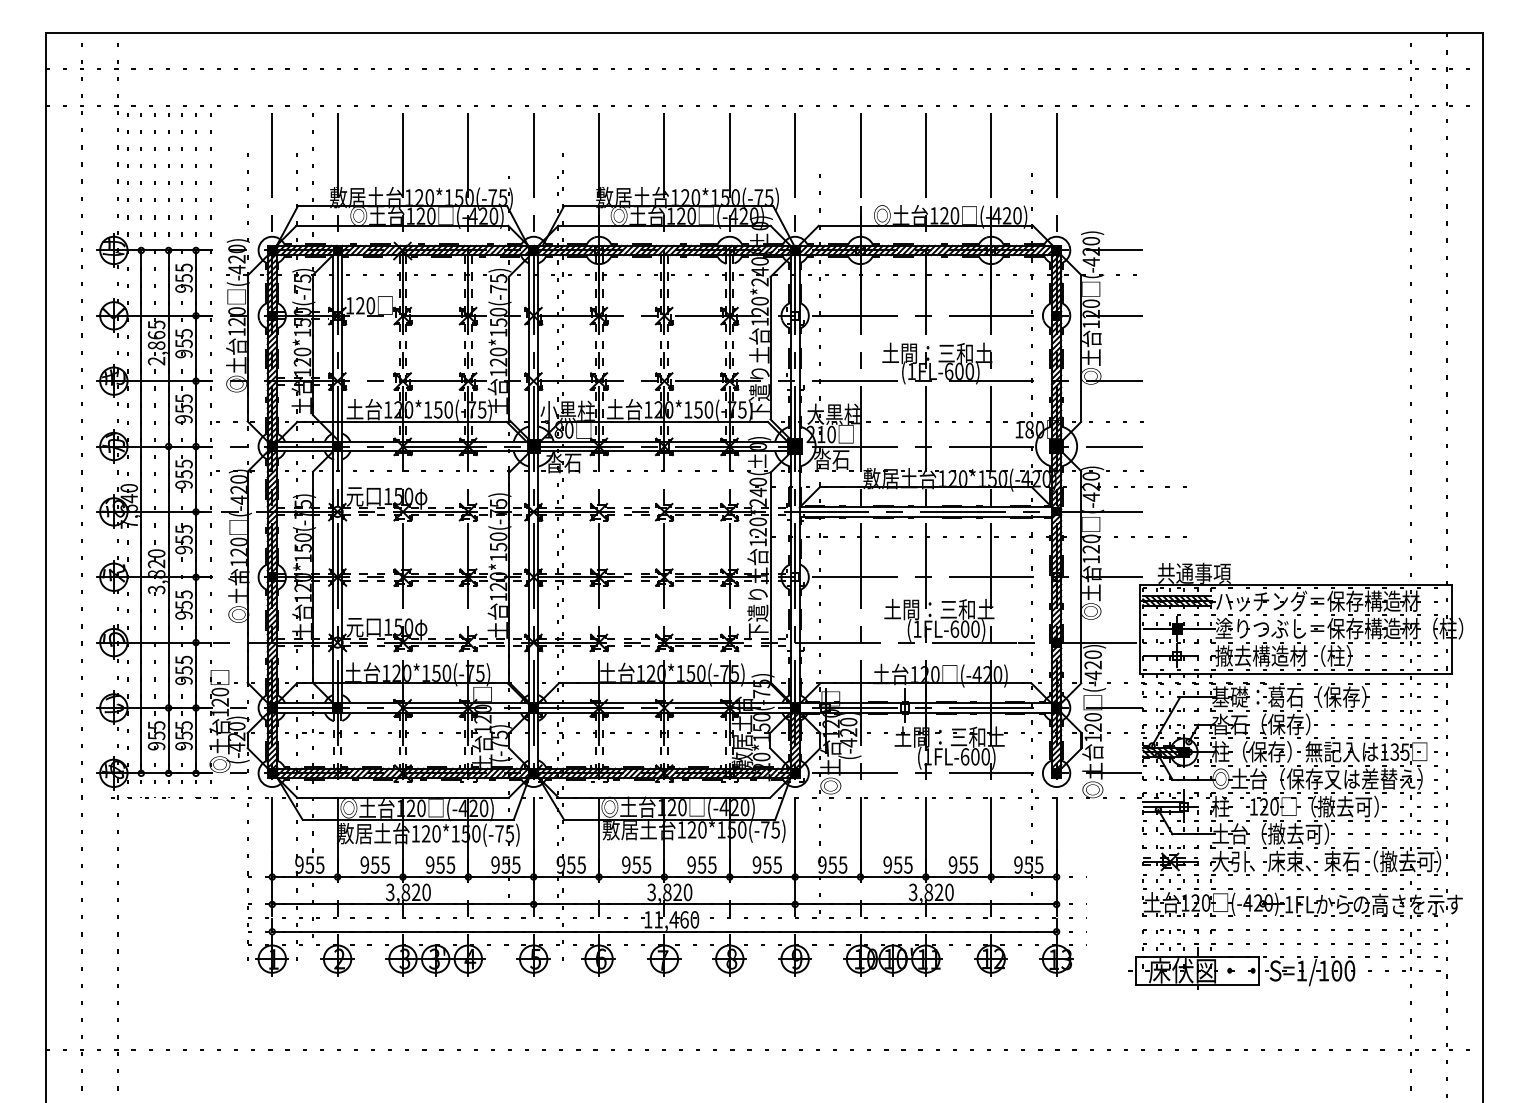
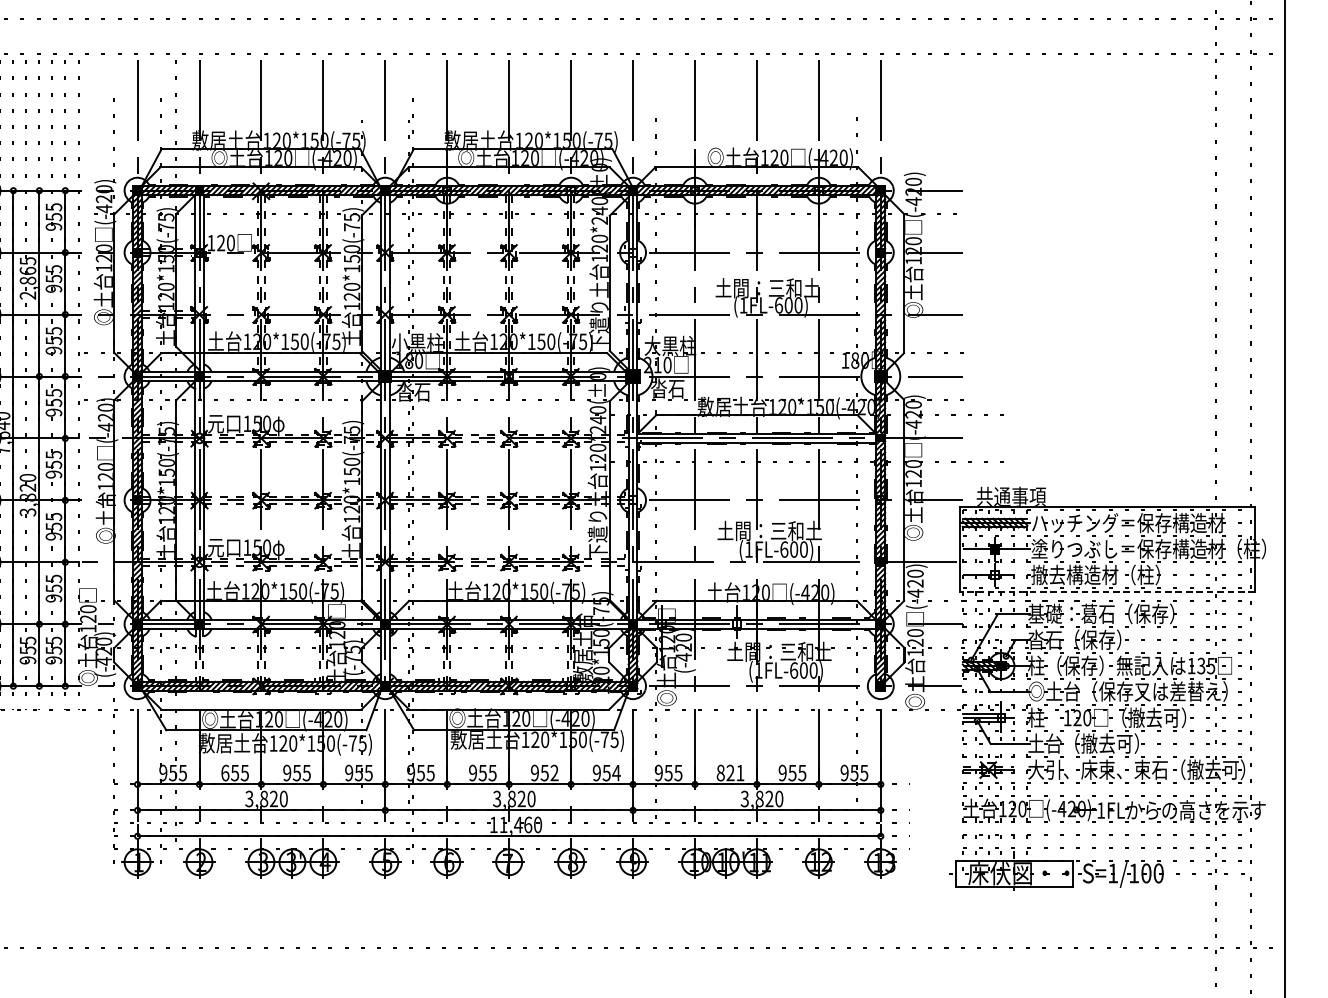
line: (1295, 674) -> (1107, 592), solid -> dashed
text: (364, 864) -> (224, 772), 955 -> 655
text: (712, 864) -> (554, 772), 955 -> 952
text: (777, 864) -> (616, 772), 955 -> 954
text: (897, 864) -> (730, 772), 955 -> 821

